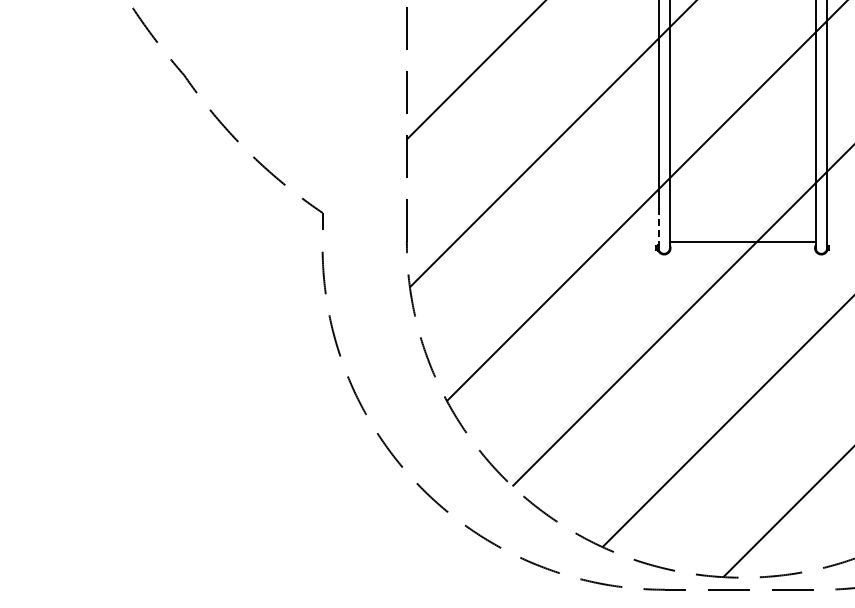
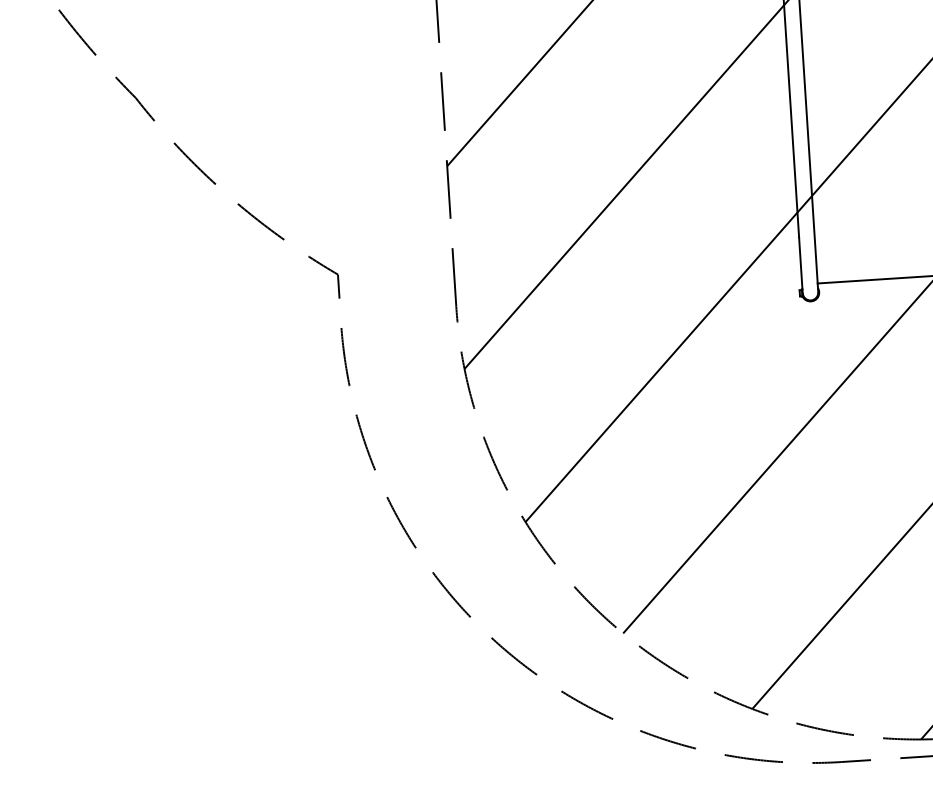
line: (658, 227) -> (800, 264), dashed -> solid

